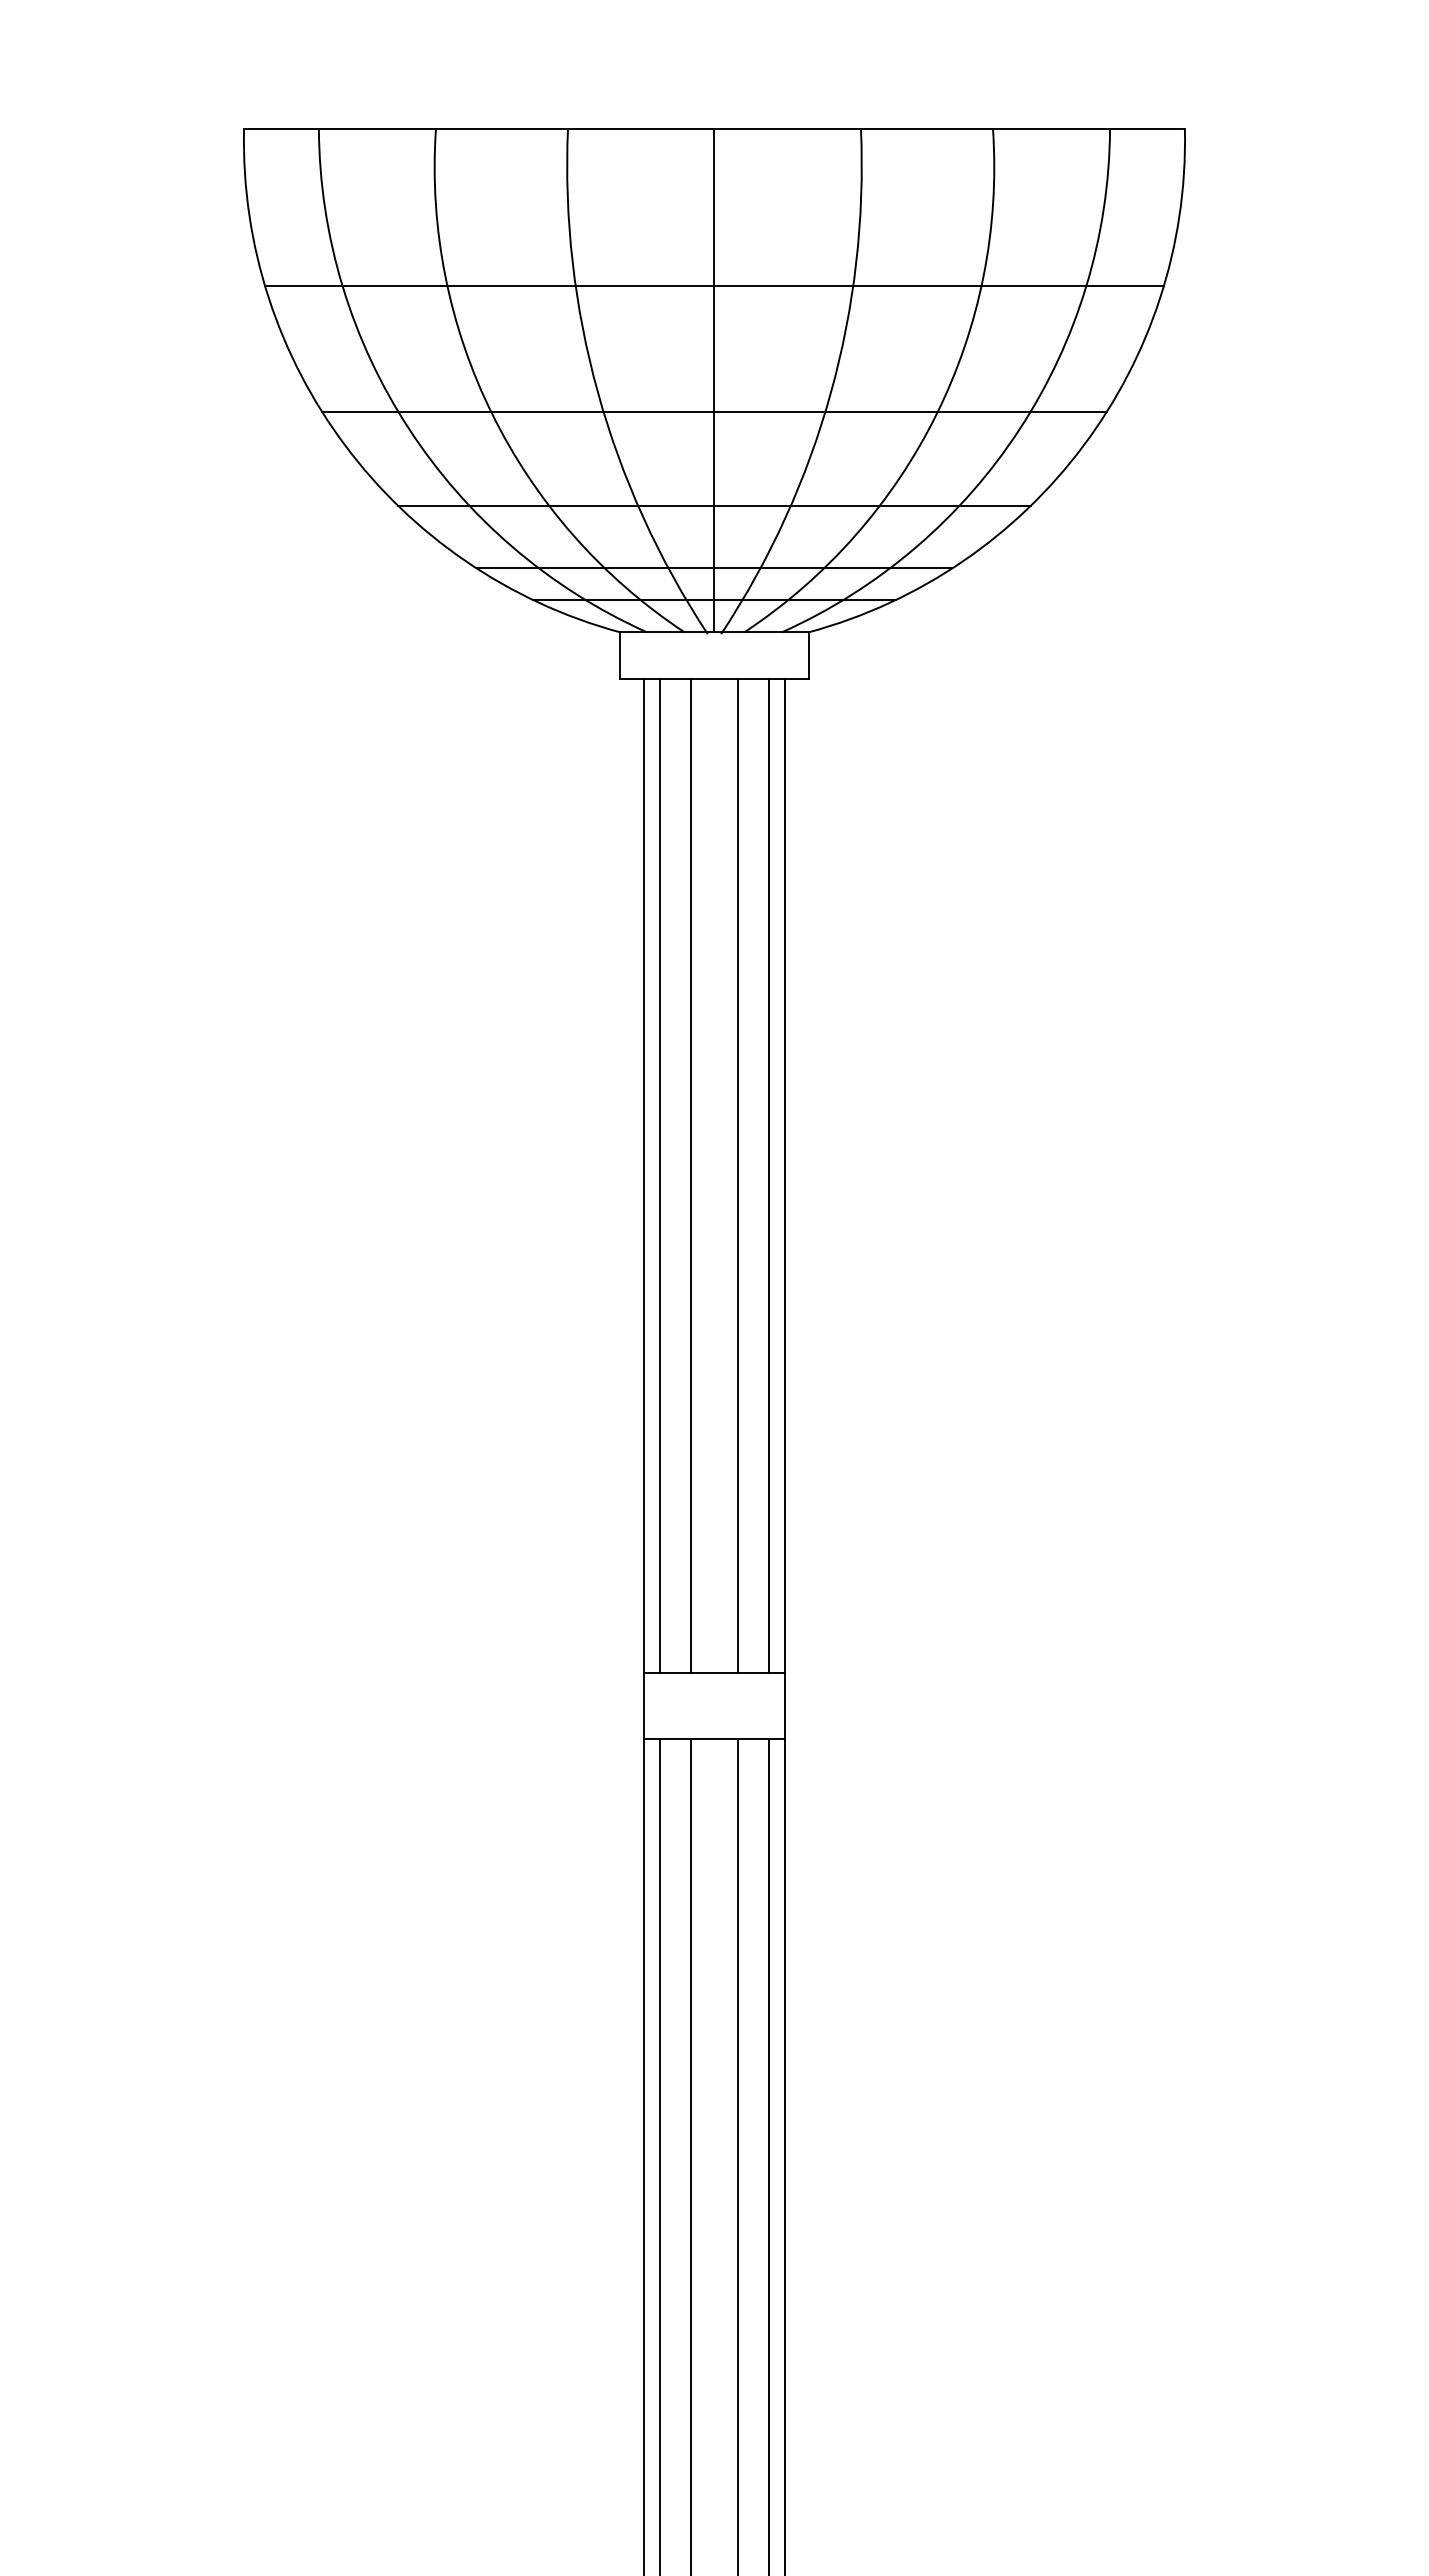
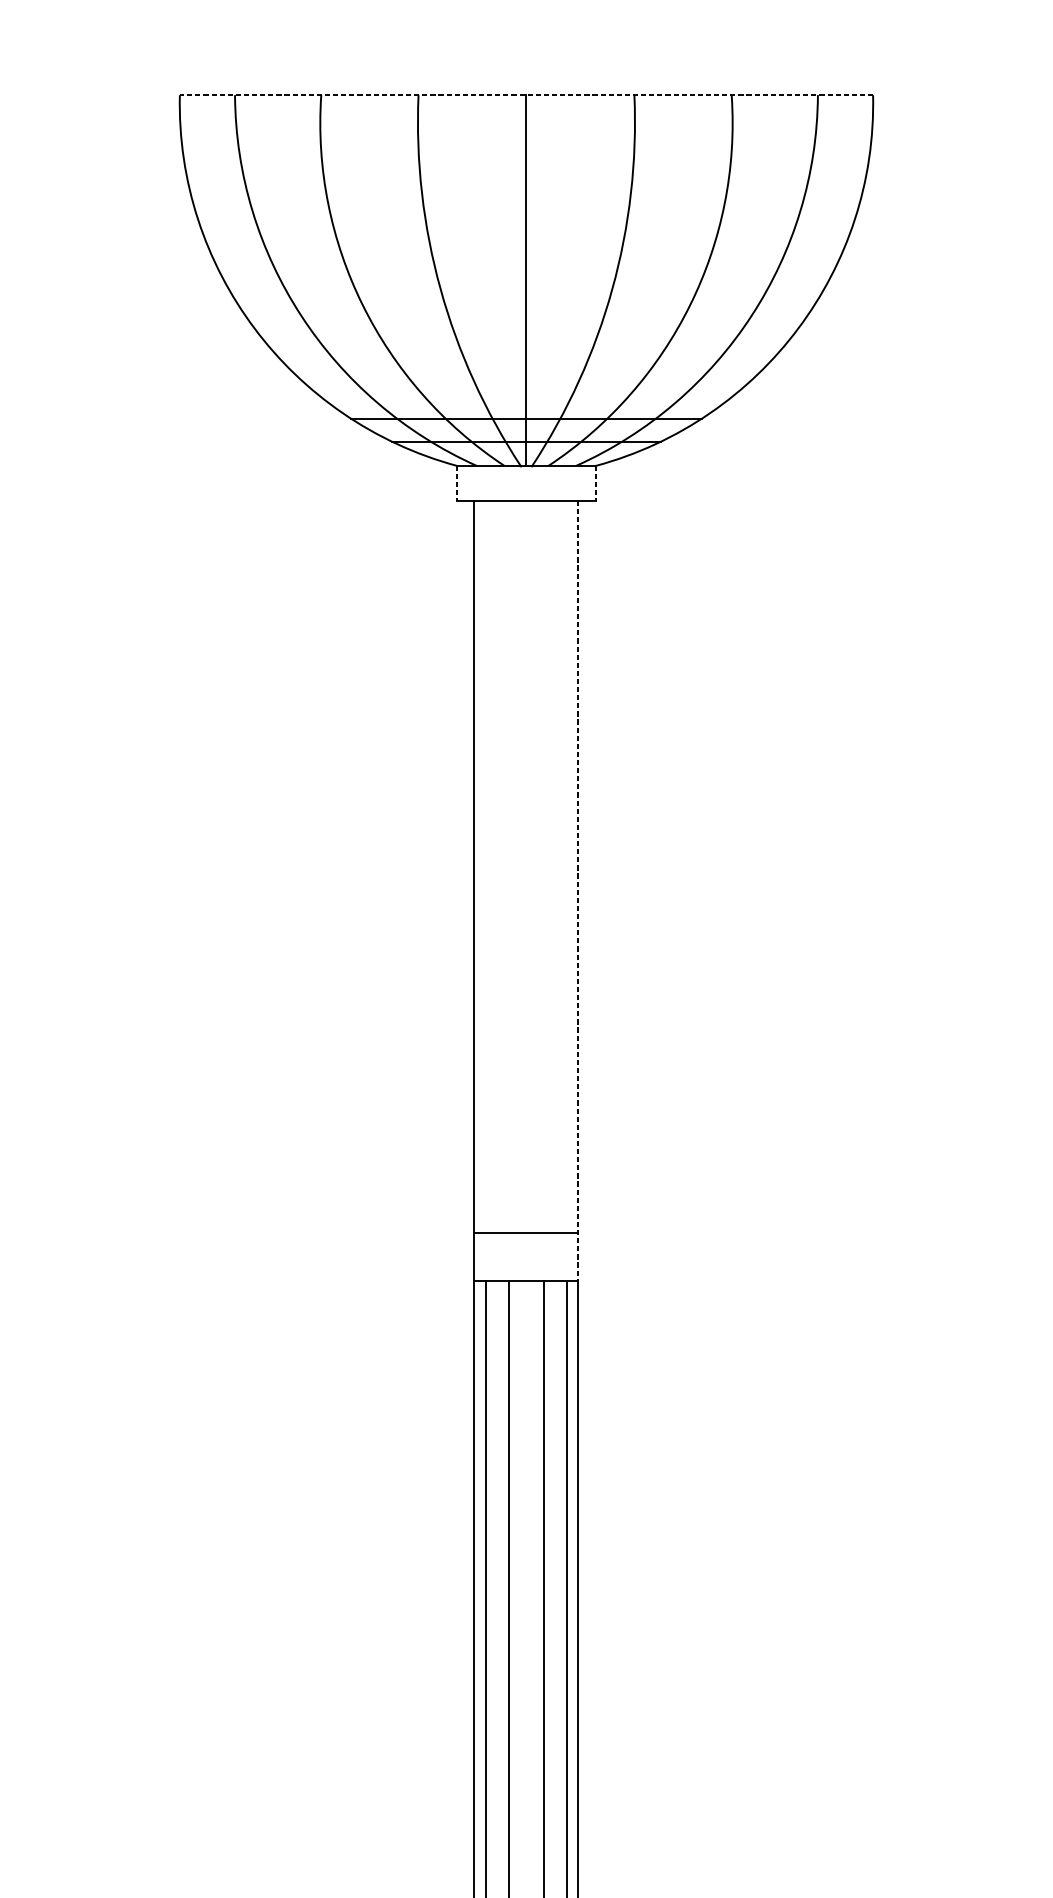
line: (714, 129) -> (526, 95), solid -> dashed
line: (714, 286) -> (526, 211), removed
line: (714, 411) -> (526, 303), removed
line: (714, 505) -> (526, 372), removed
line: (620, 655) -> (457, 482), solid -> dashed
line: (808, 655) -> (595, 482), solid -> dashed
line: (659, 1176) -> (485, 866), removed
line: (690, 1176) -> (508, 866), removed
line: (738, 1176) -> (544, 866), removed
line: (769, 1176) -> (567, 866), removed
line: (785, 1209) -> (578, 891), solid -> dashed

